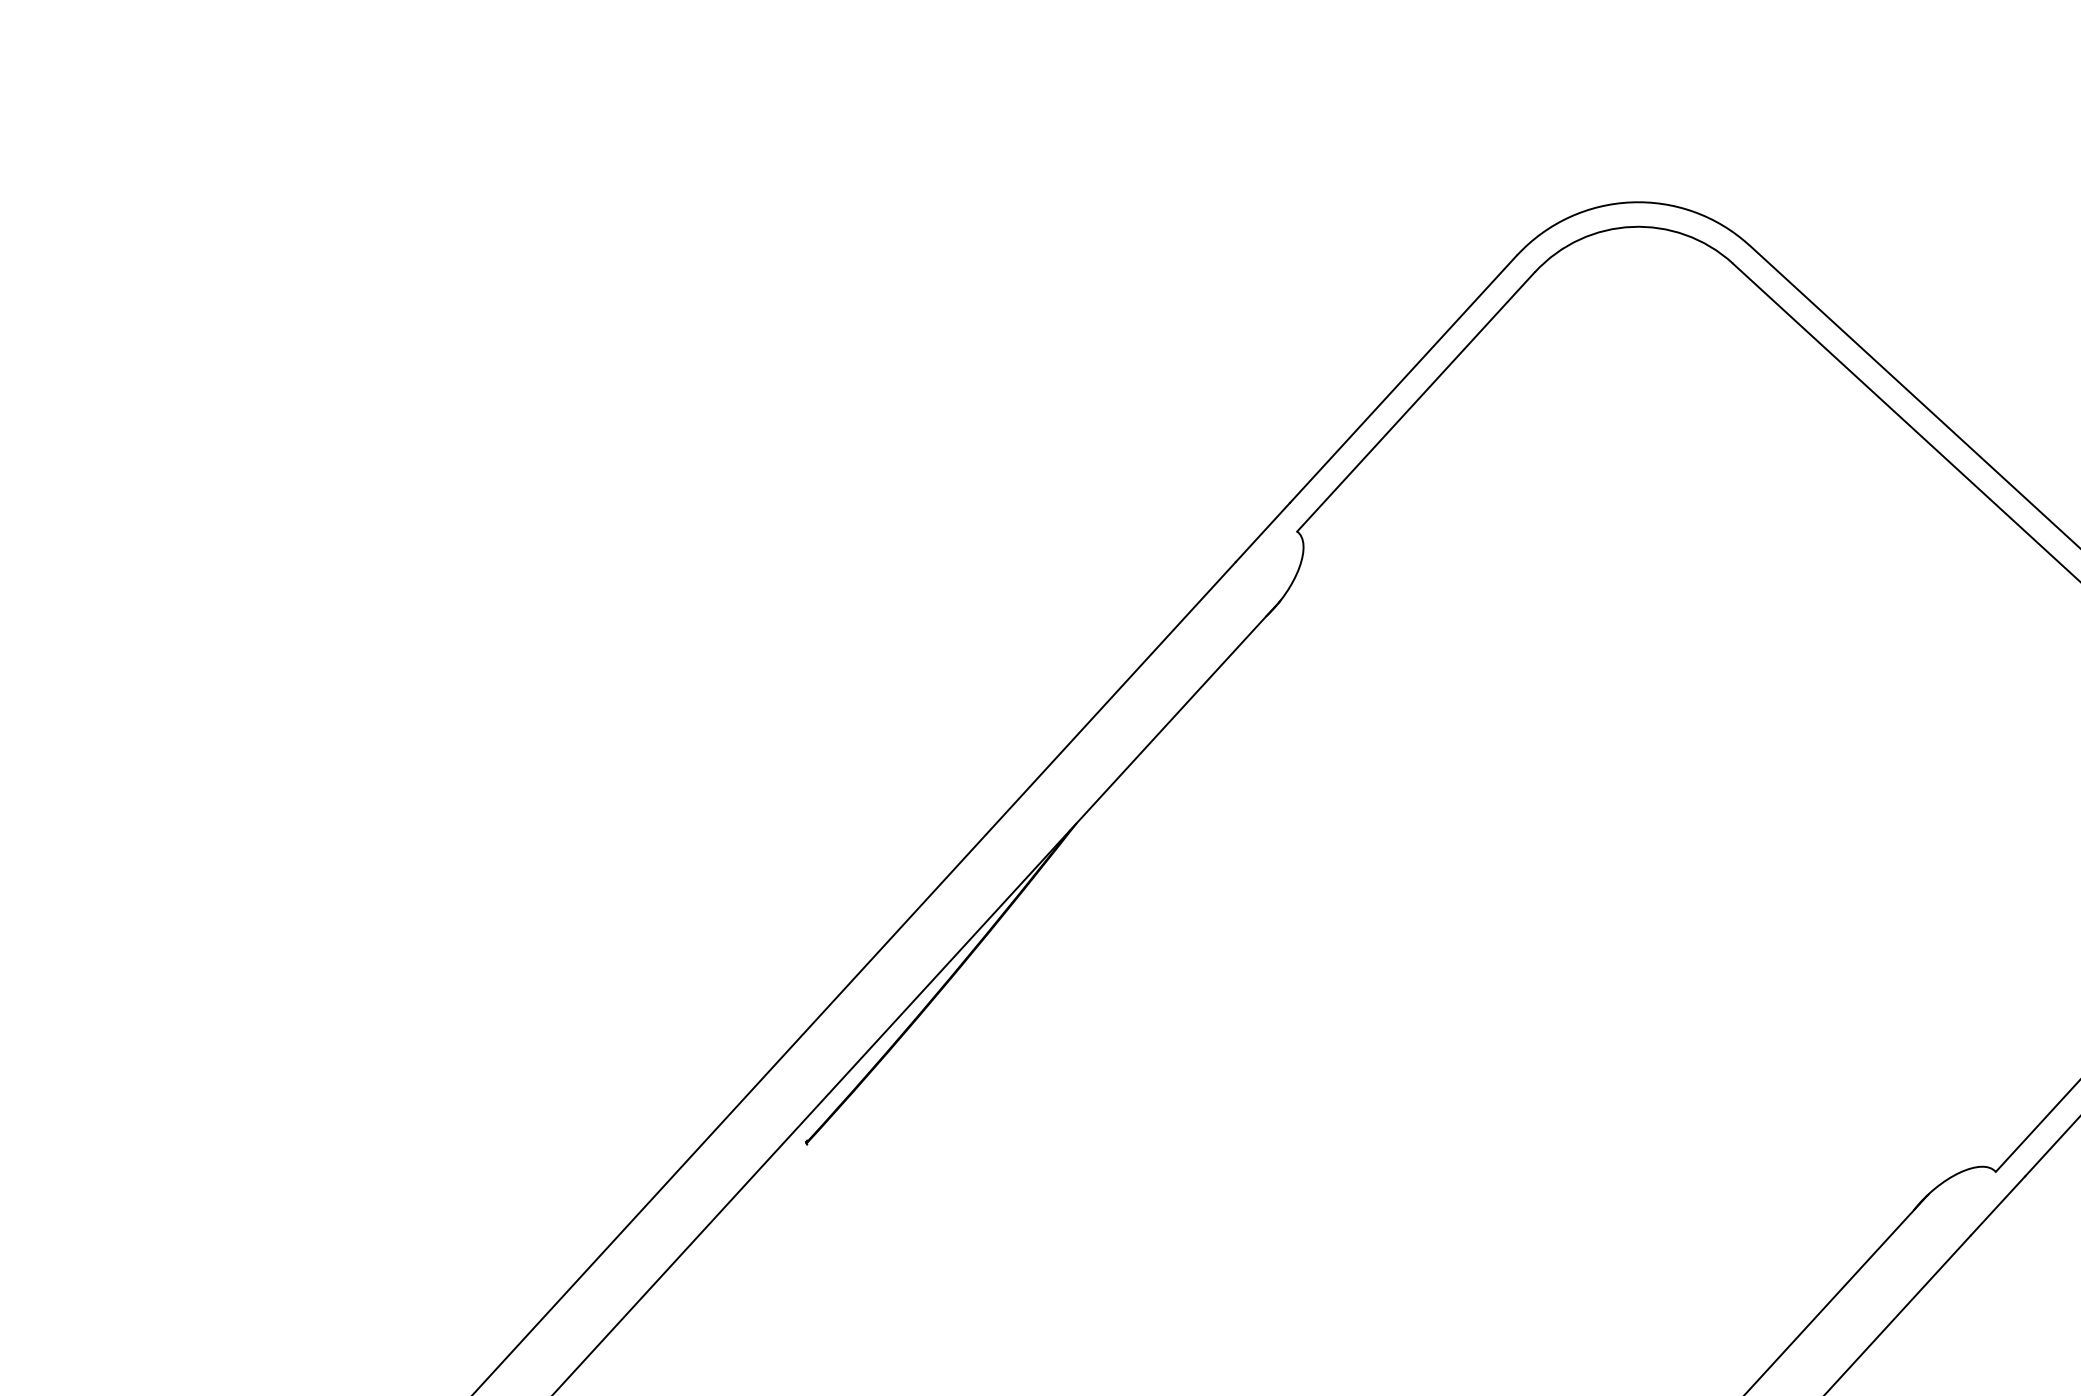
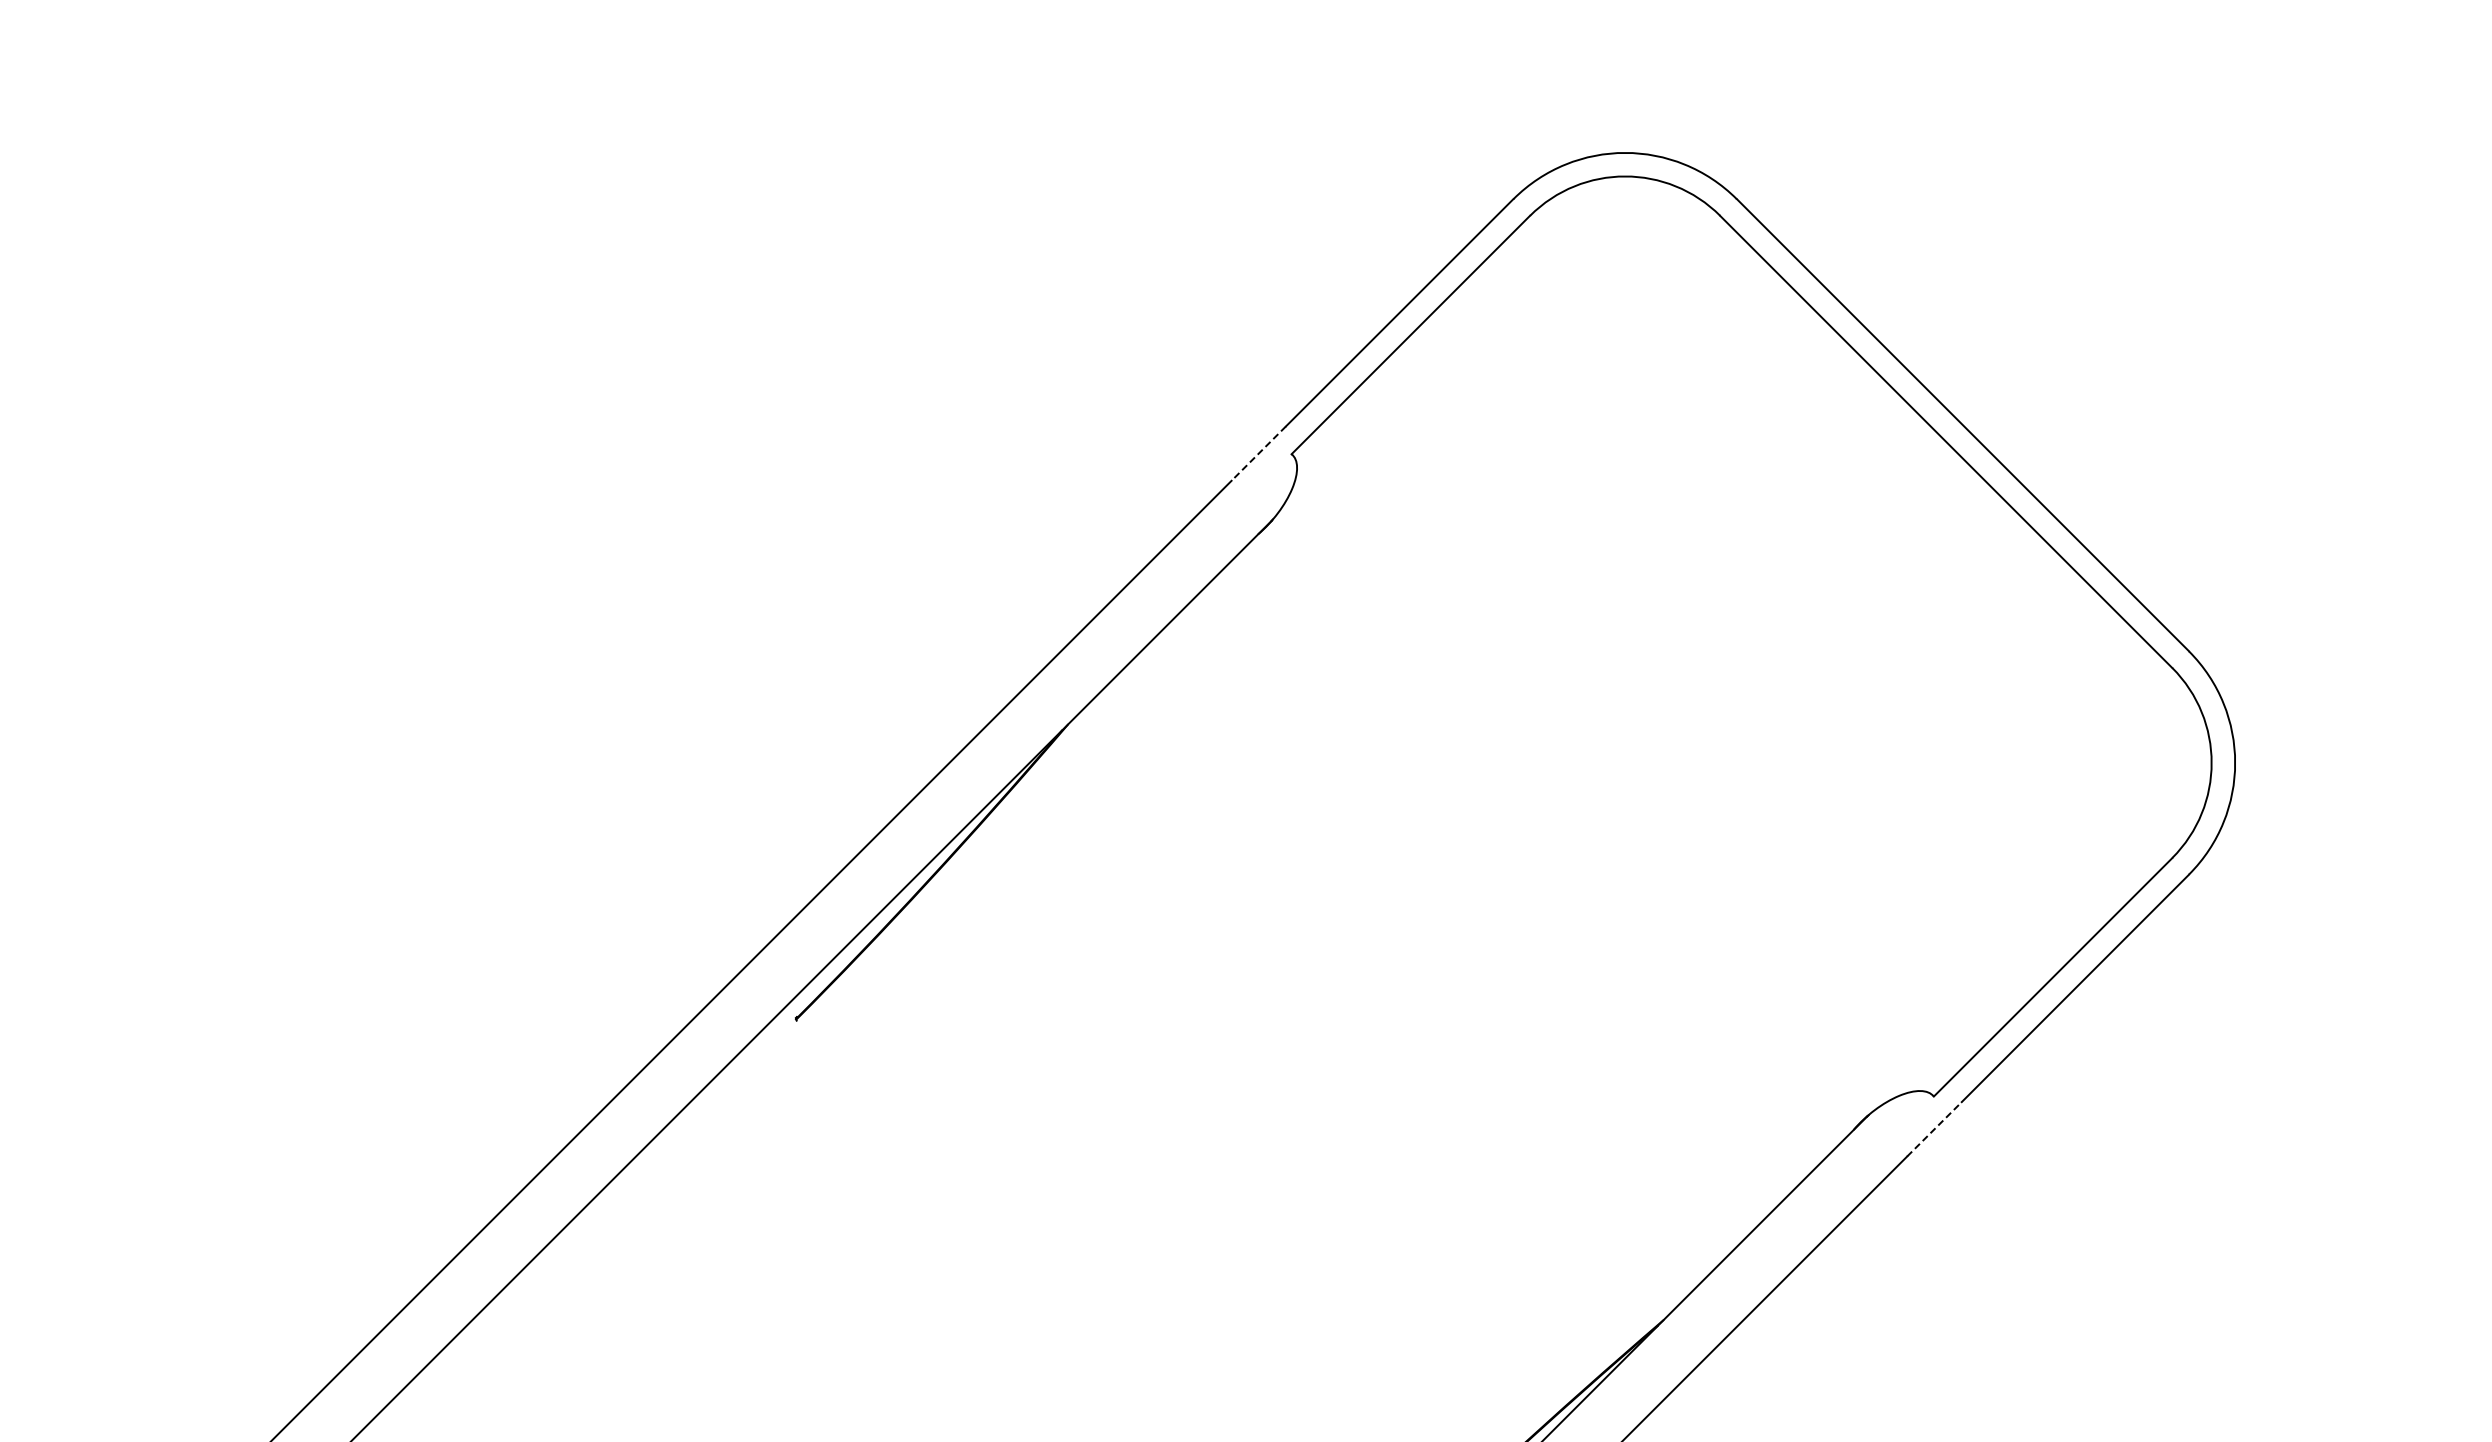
line: (1262, 532) -> (1258, 453), solid -> dashed
line: (1997, 1206) -> (1934, 1129), solid -> dashed

